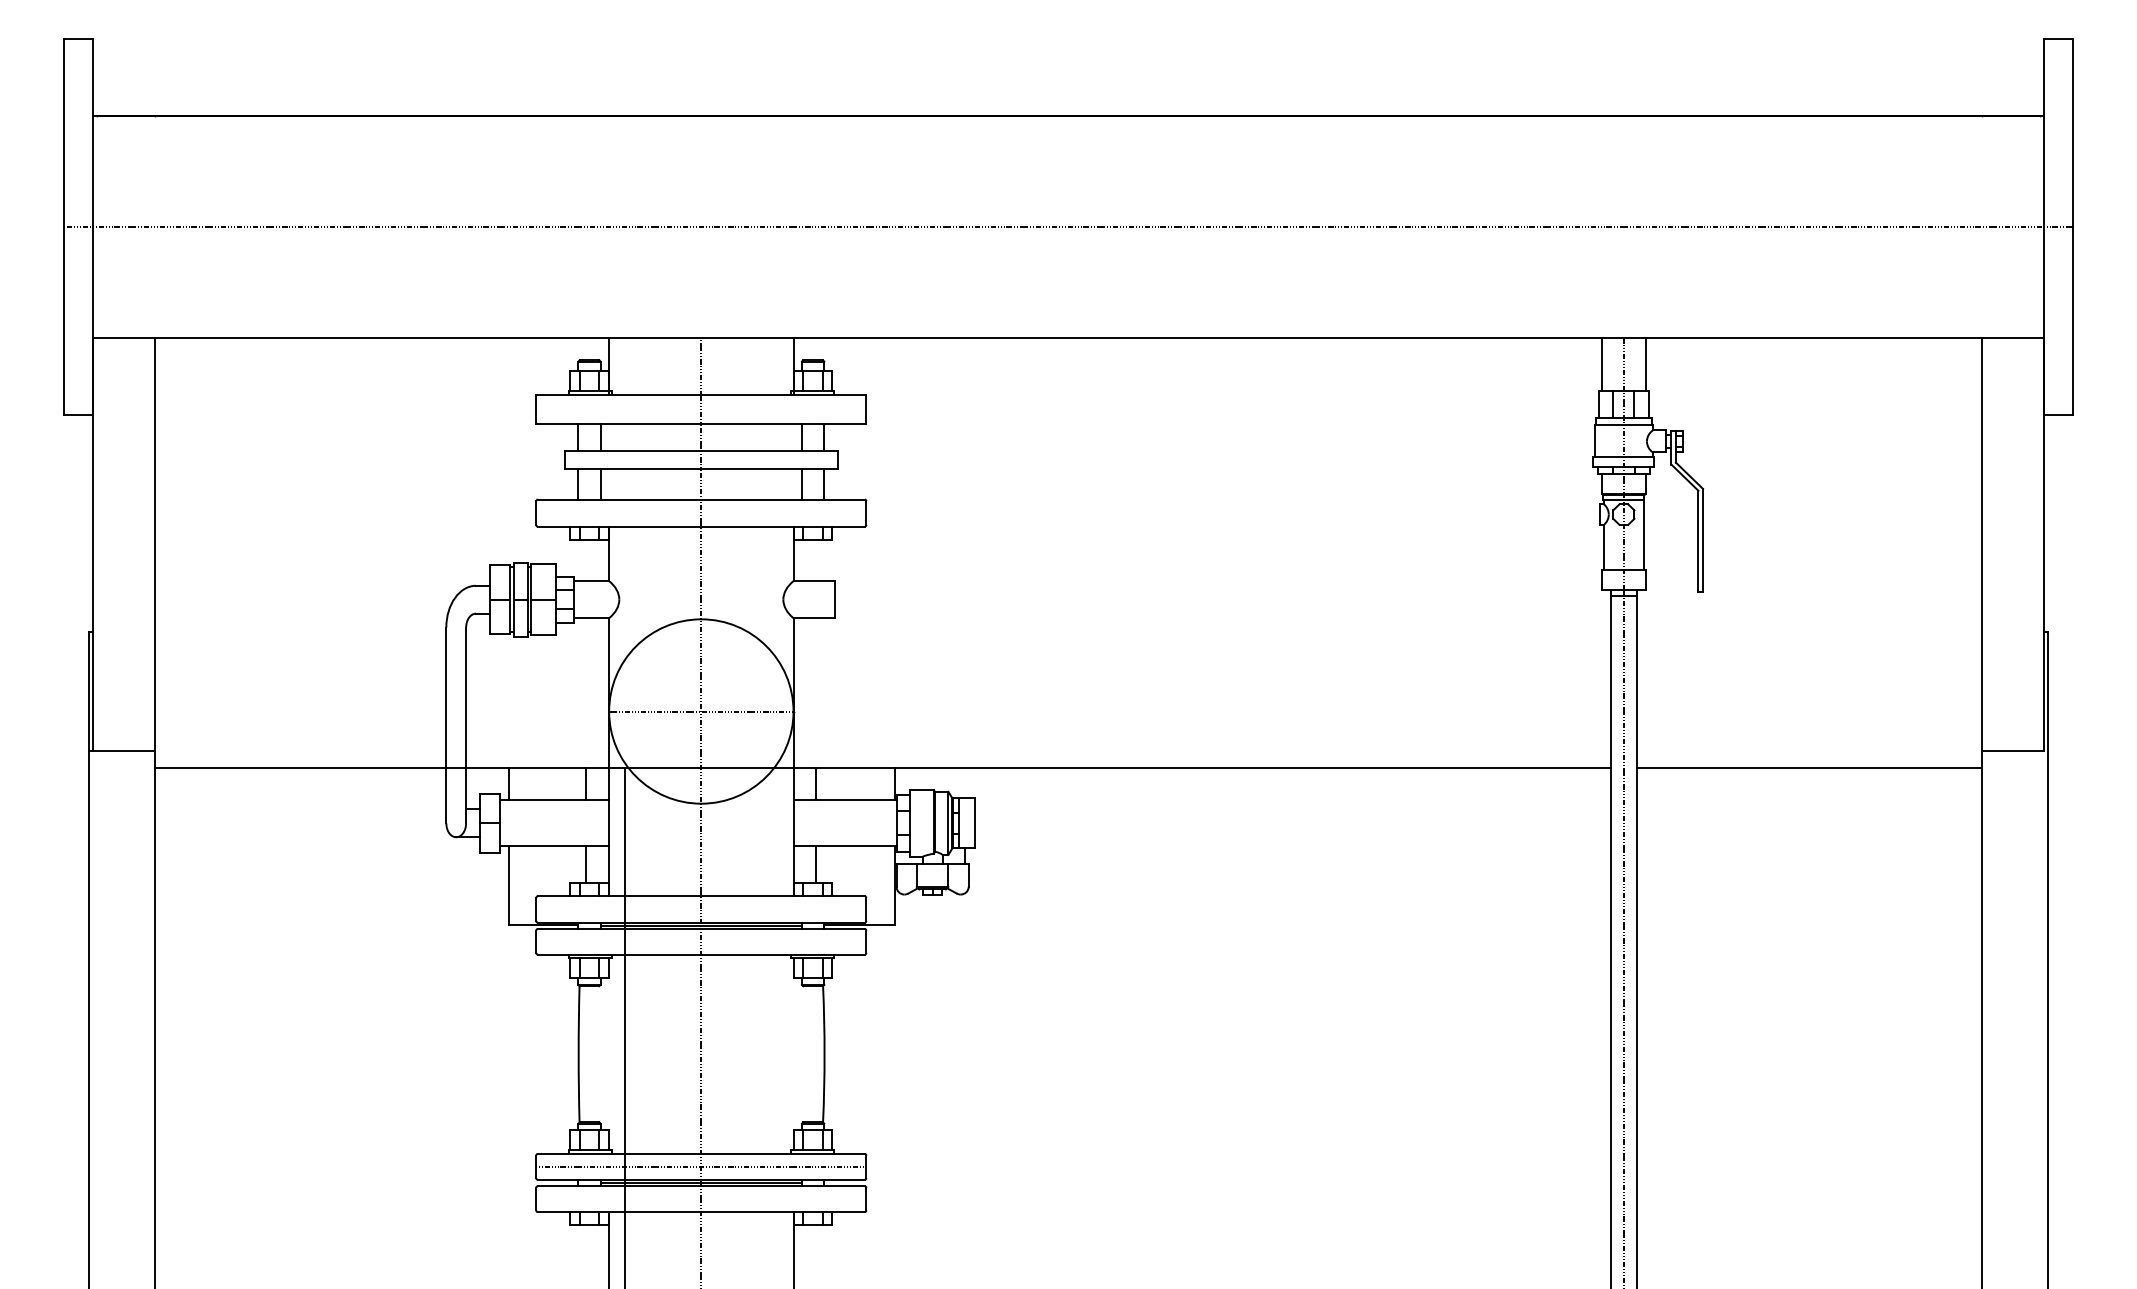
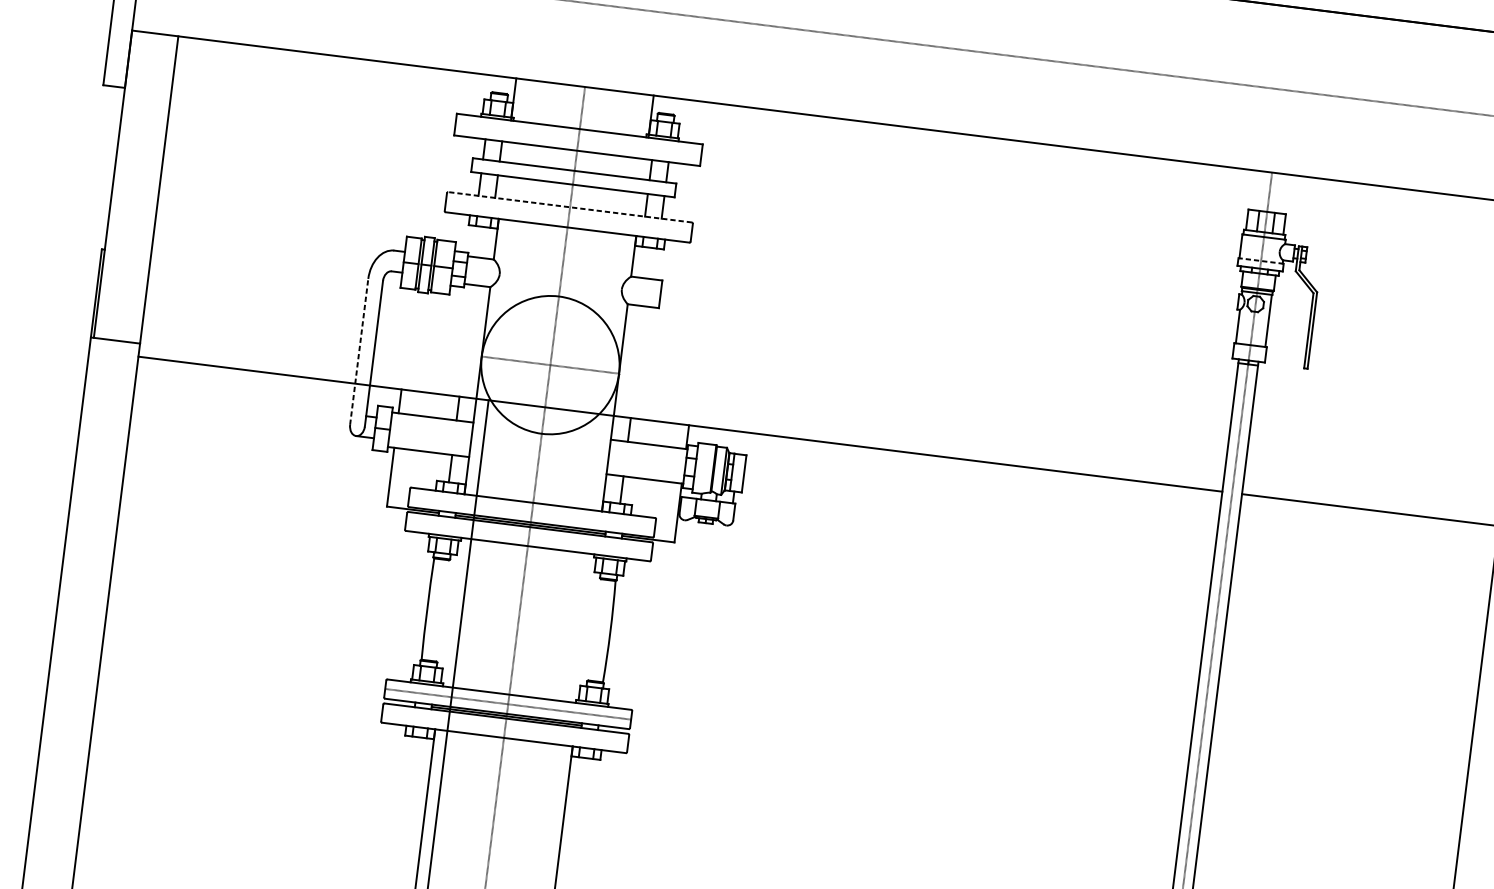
line: (1601, 364) -> (1253, 190), removed
line: (1646, 364) -> (1286, 194), removed
line: (1623, 456) -> (1260, 260), solid -> dashed
line: (701, 499) -> (570, 207), solid -> dashed
line: (446, 725) -> (359, 351), solid -> dashed

